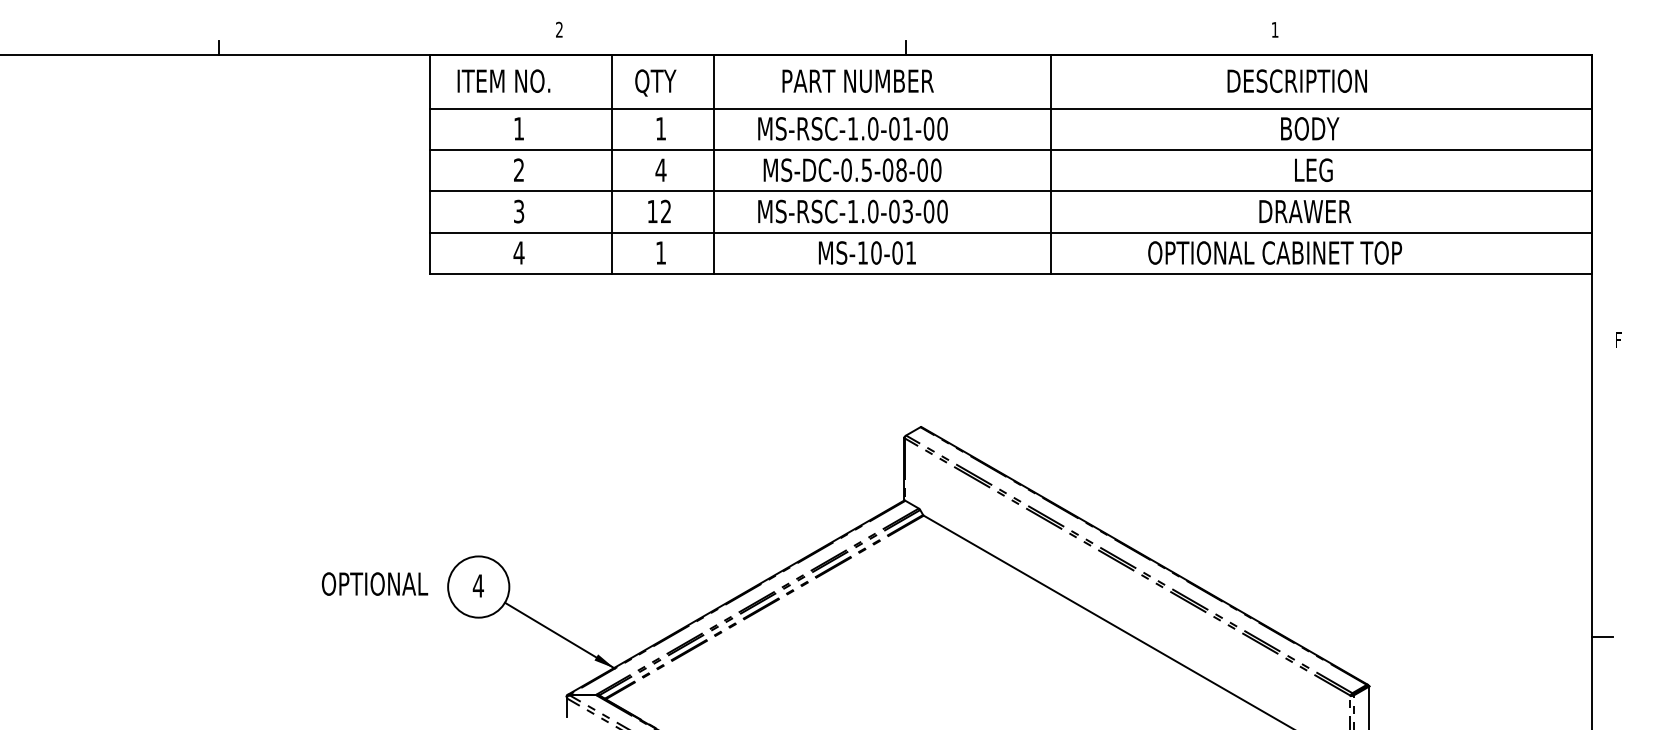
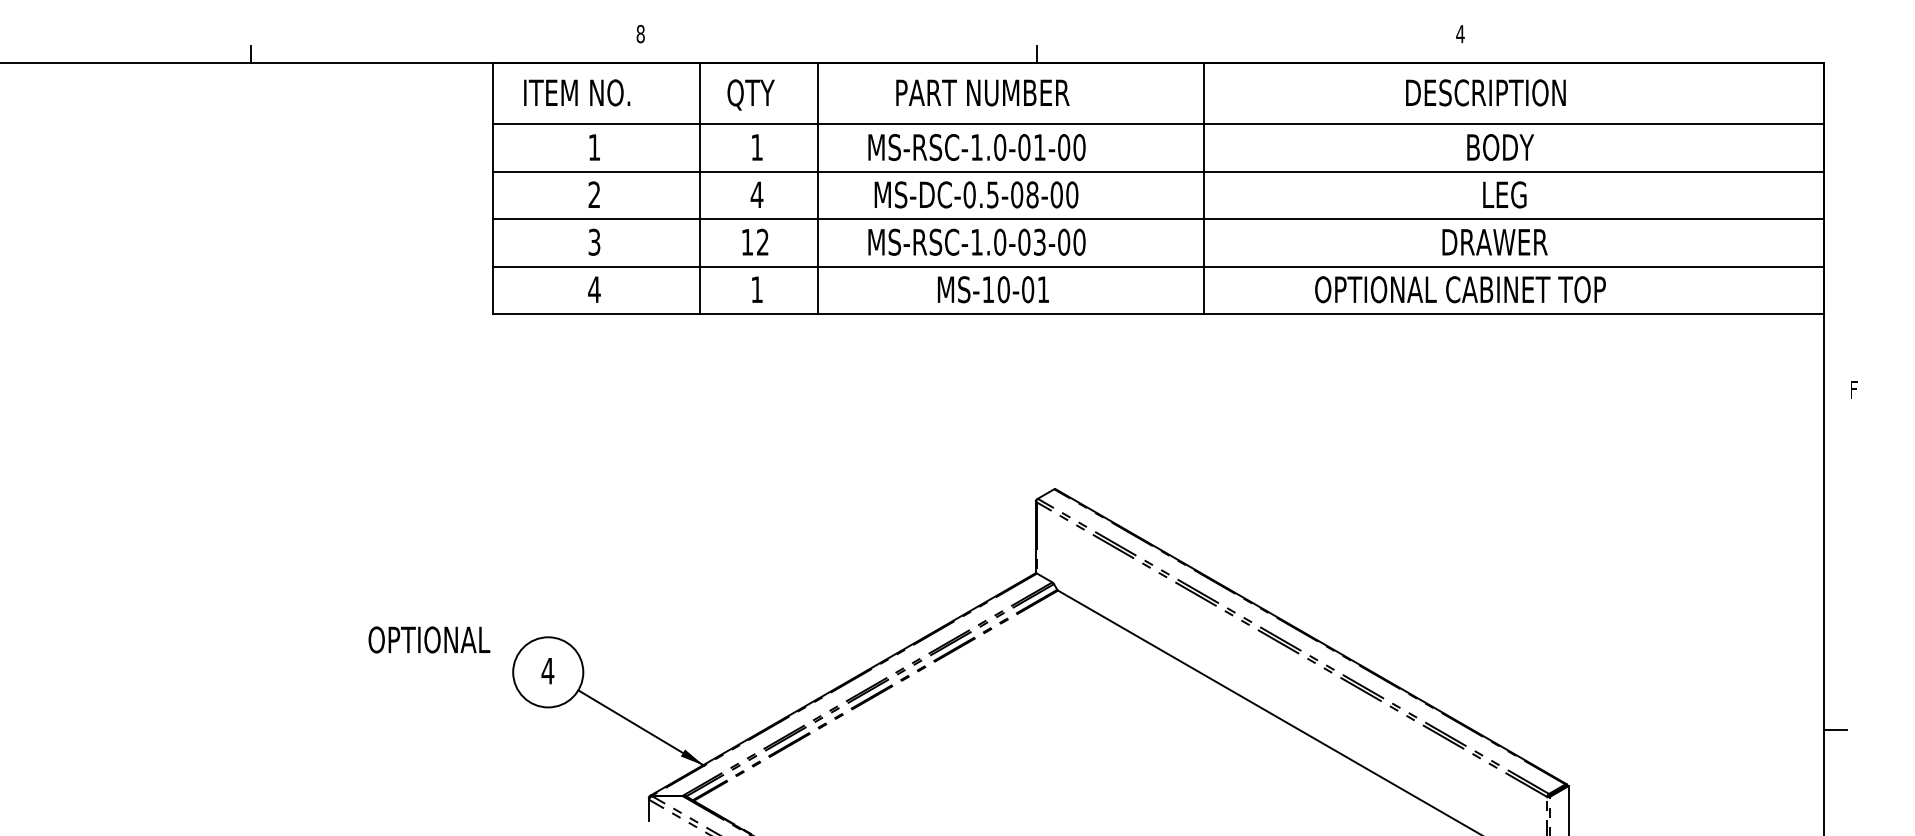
text: (559, 30) -> (640, 34), 2 -> 8
text: (1275, 30) -> (1460, 34), 1 -> 4
text: (375, 583) -> (429, 639), moved

